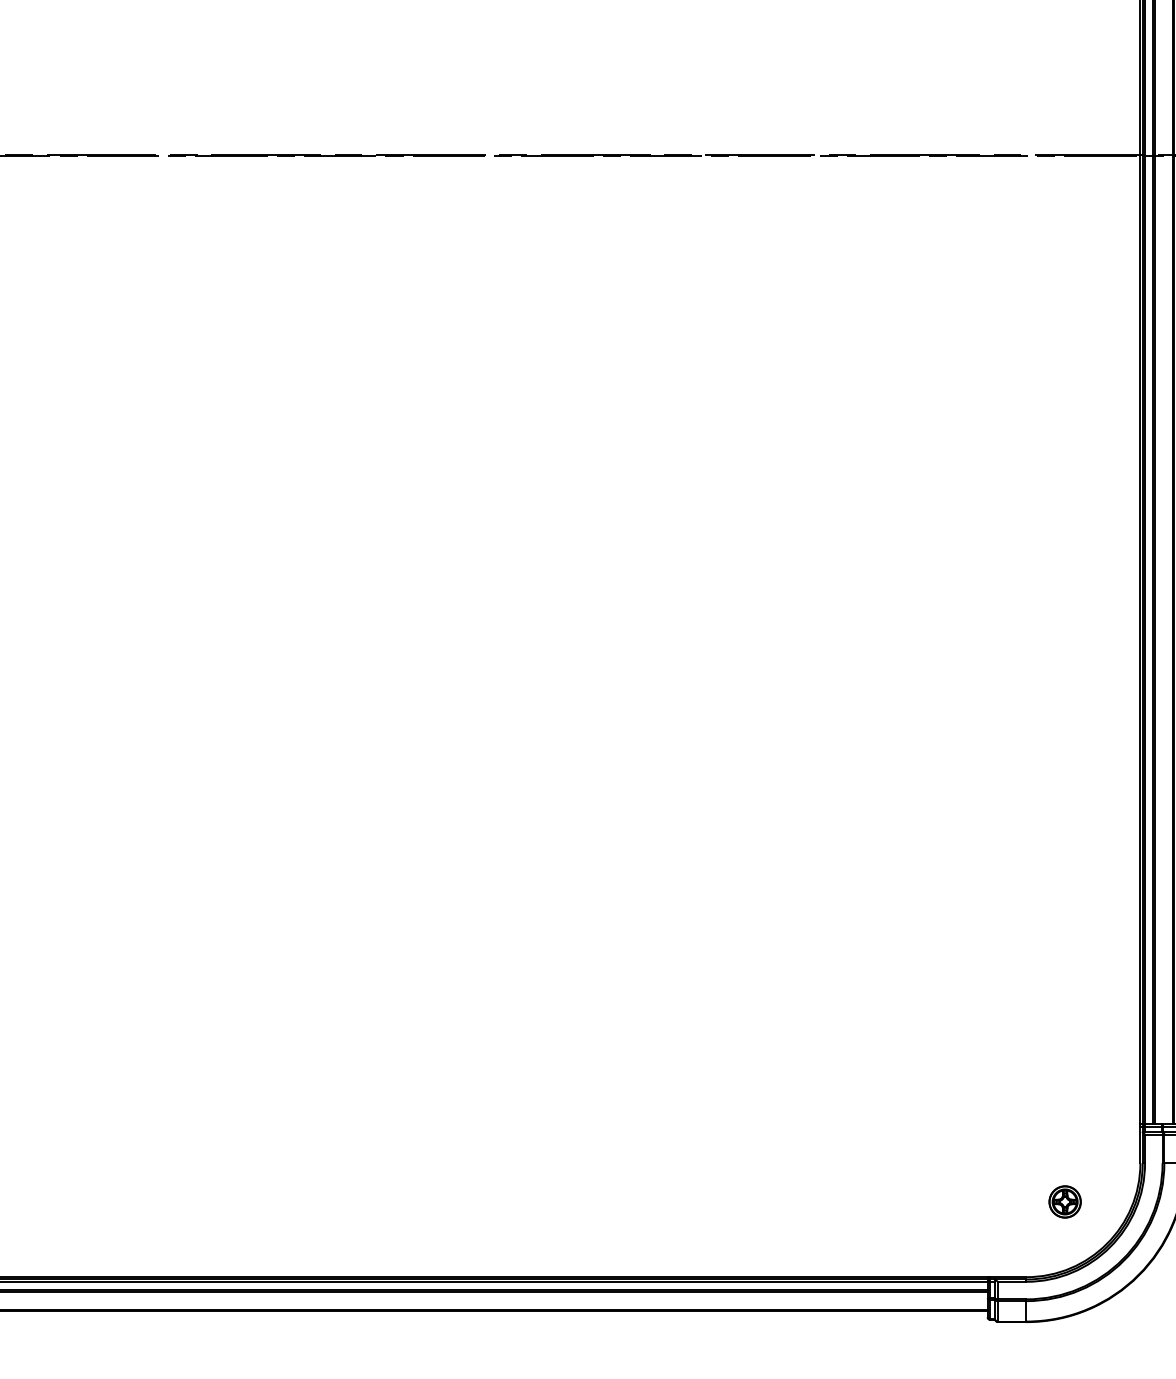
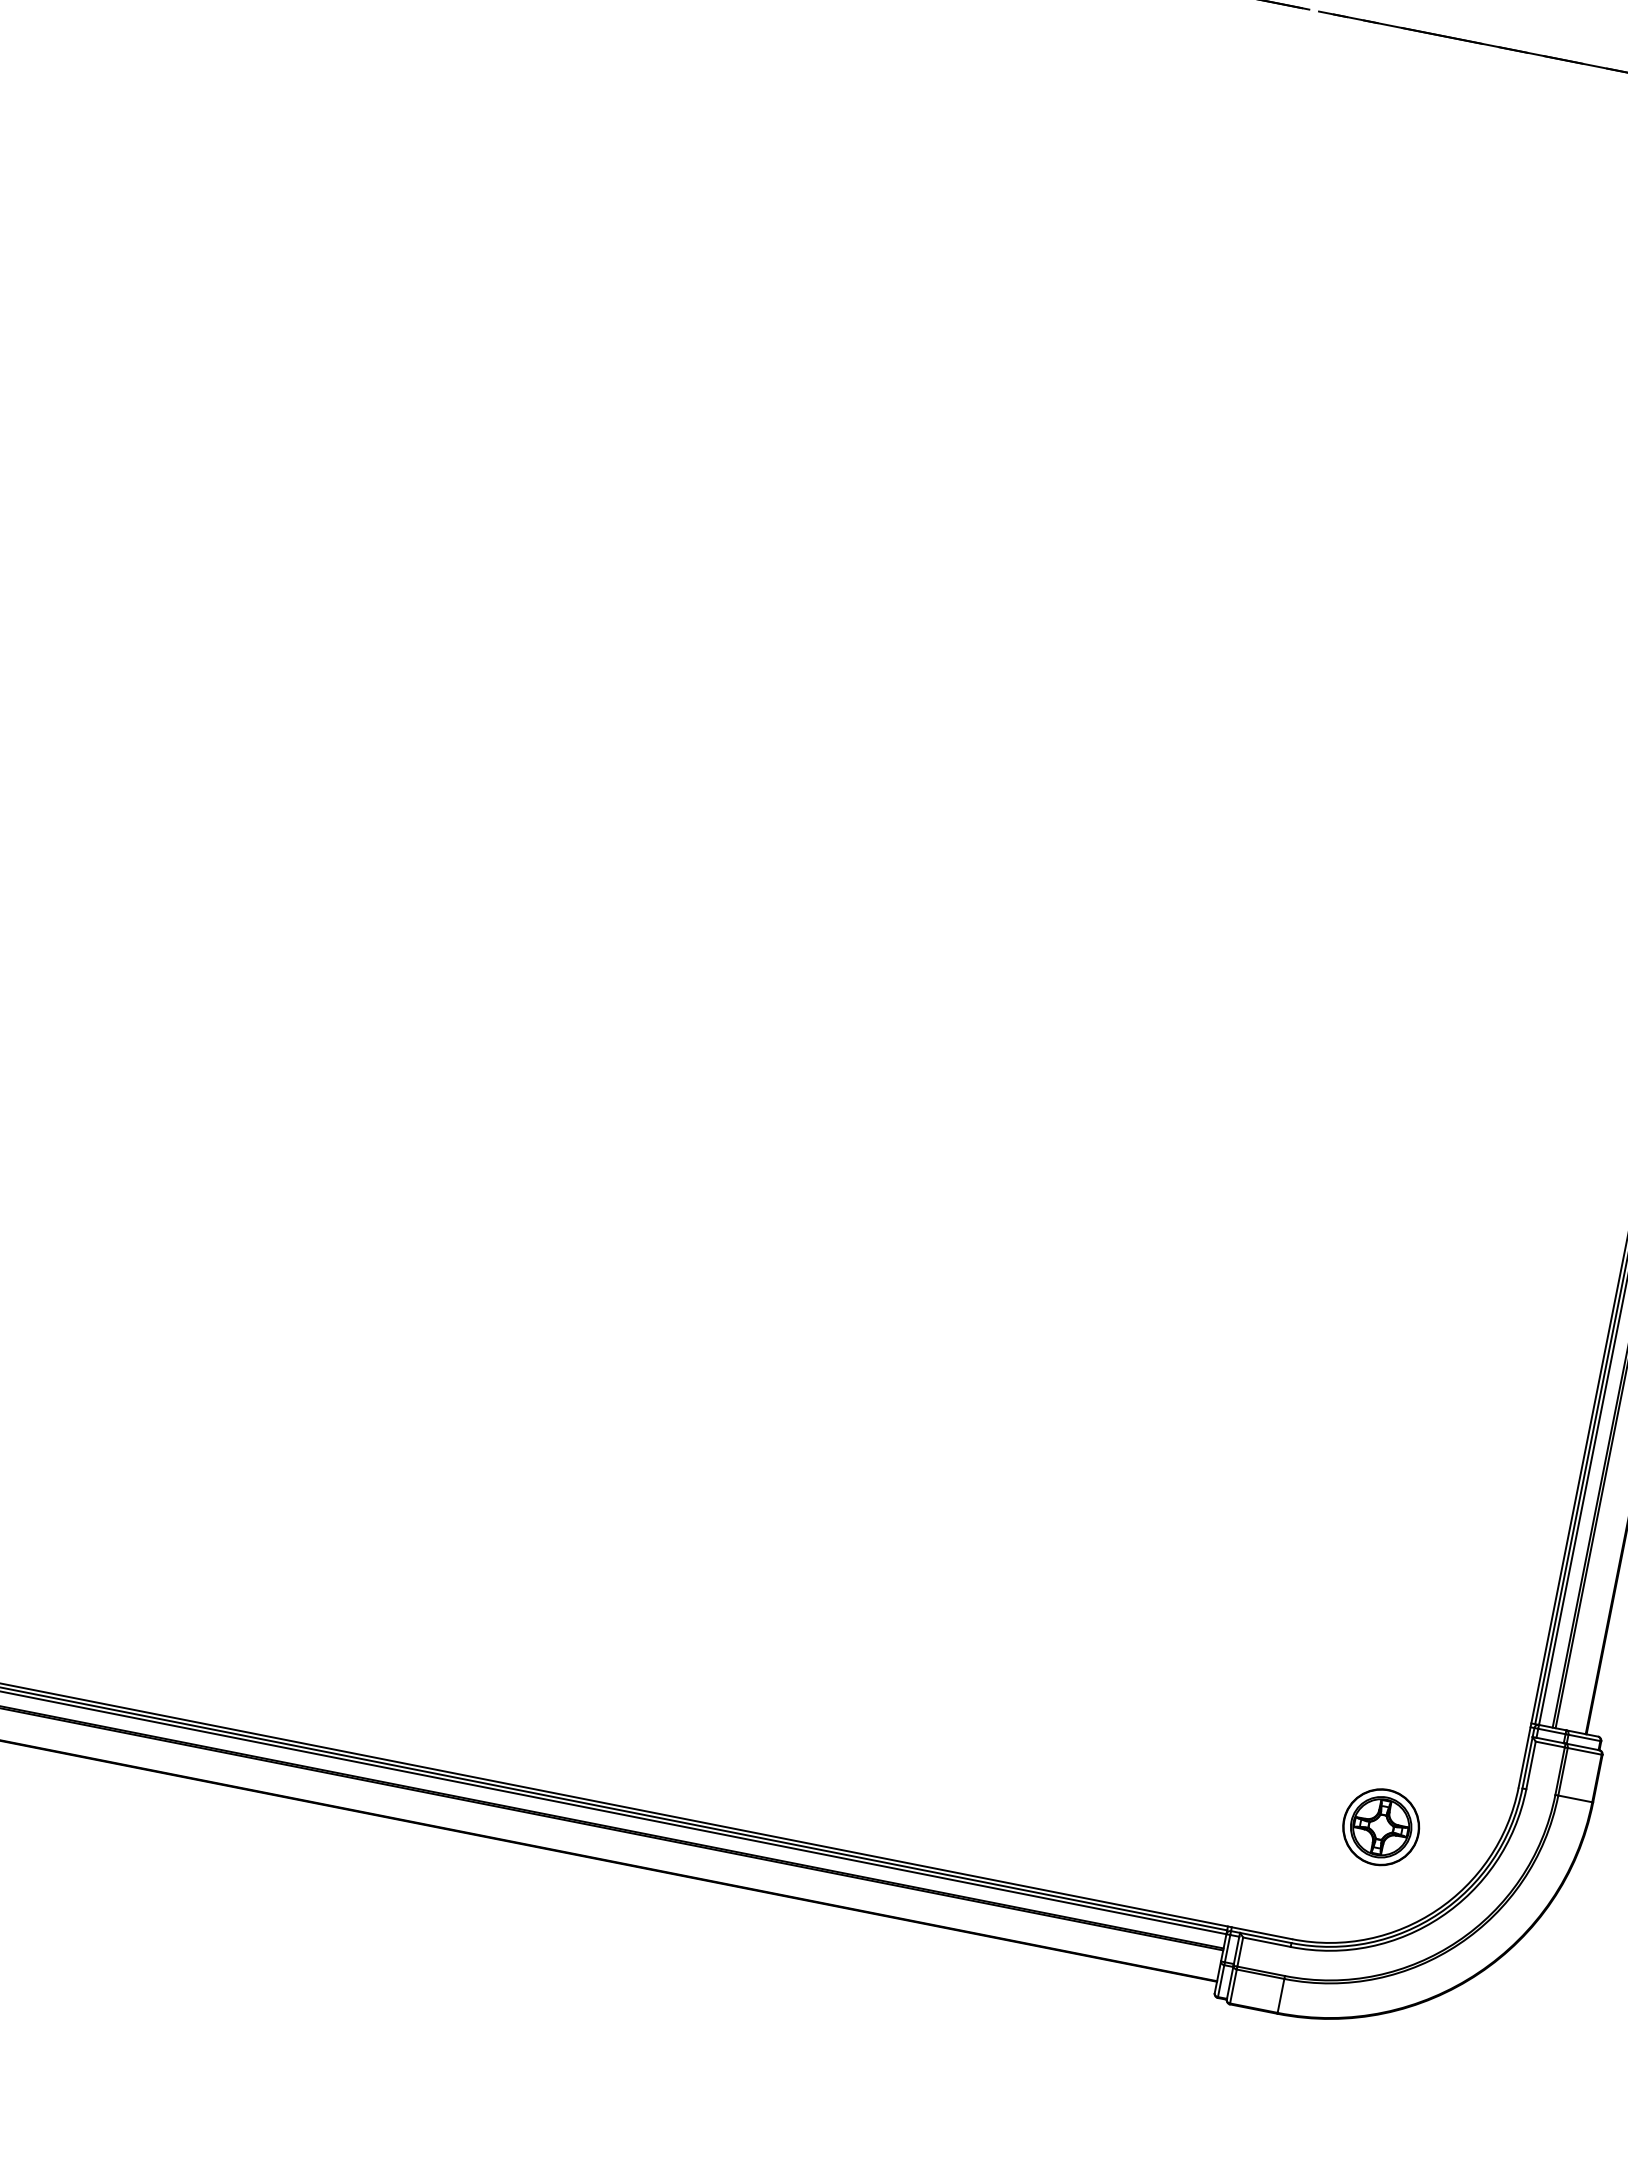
part: (1064, 1201) -> (1380, 1826), size x1.43

